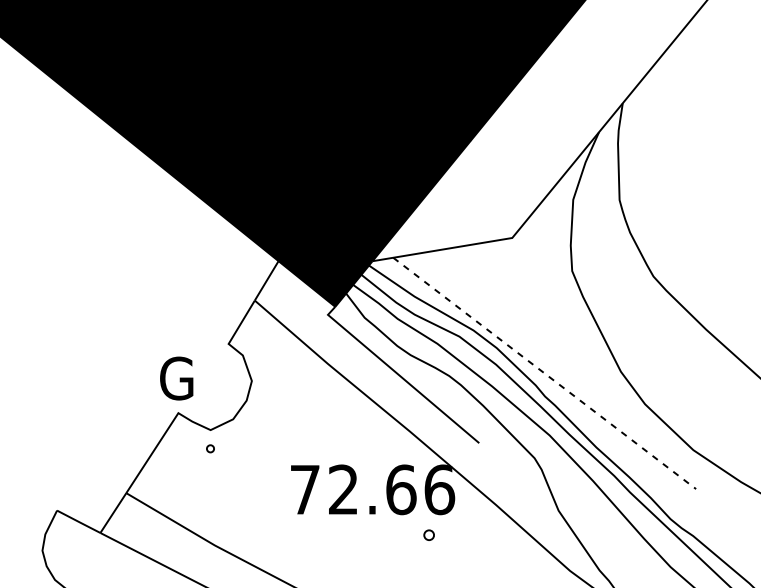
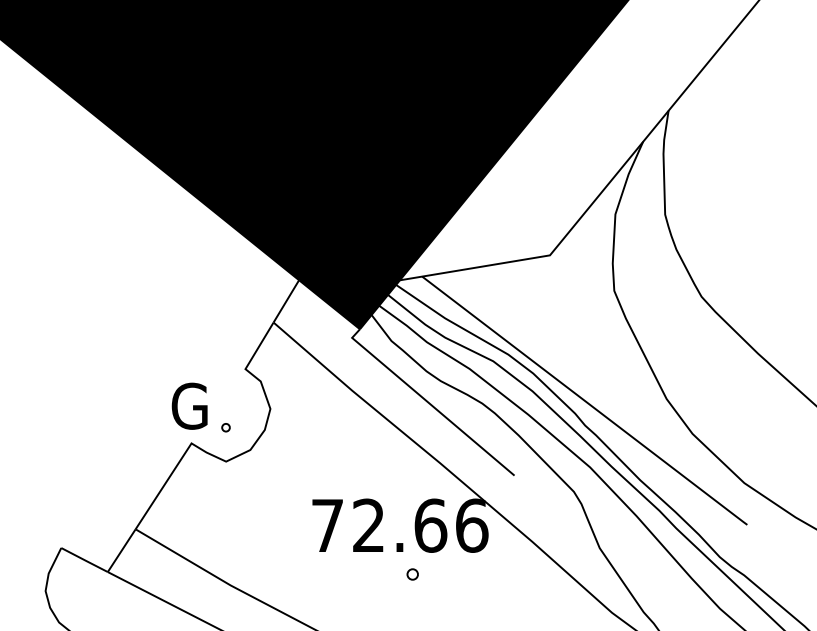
line: (545, 374) -> (585, 401), dashed -> solid
part: (210, 448) -> (225, 427), moved
part: (428, 535) -> (412, 574), moved

